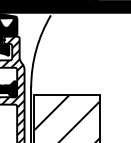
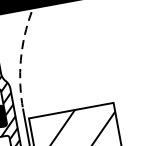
arc: (36, 49) -> (21, 59), solid -> dashed

